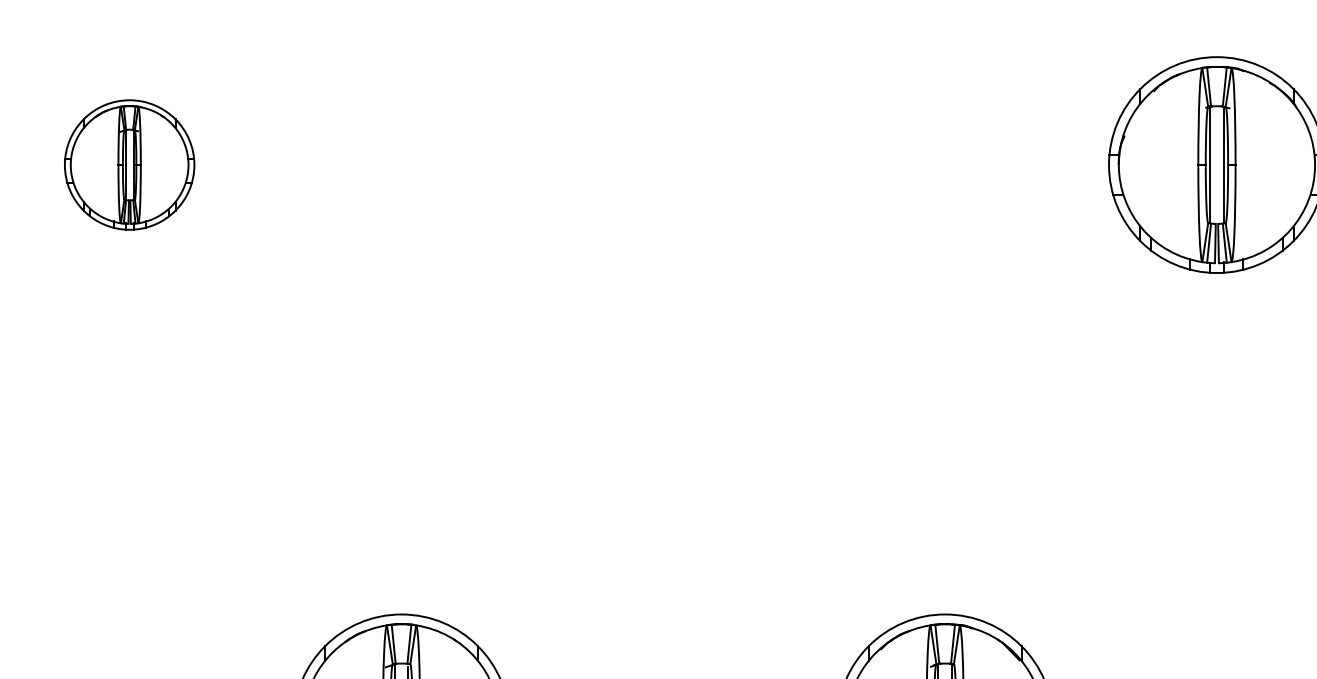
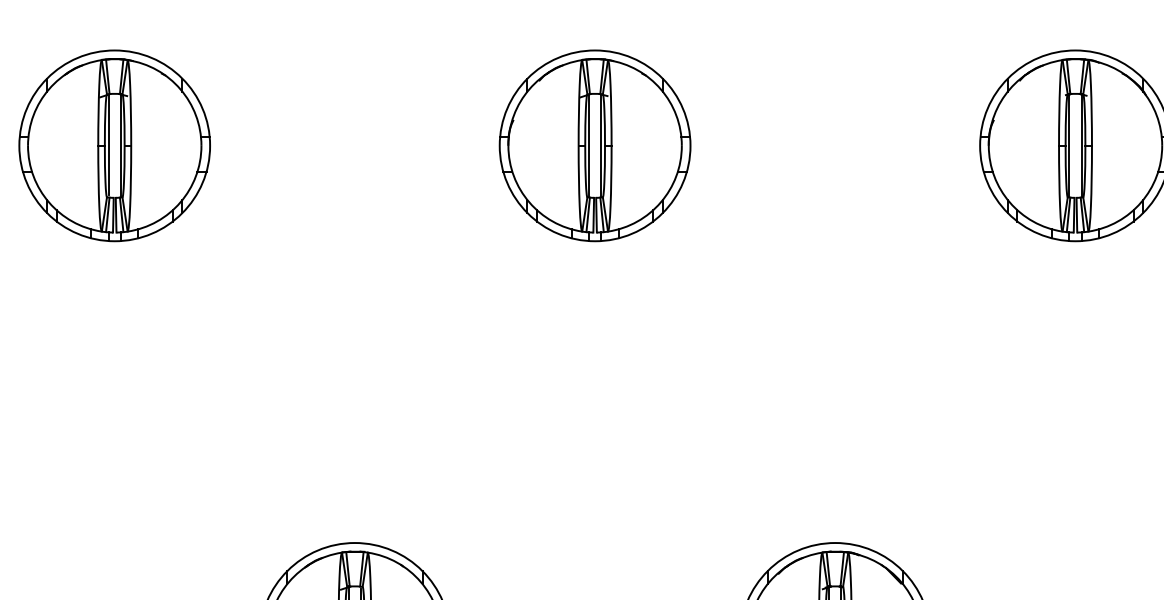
part: (129, 164) -> (114, 145), size x1.67
part: (673, 164) -> (595, 145), added

